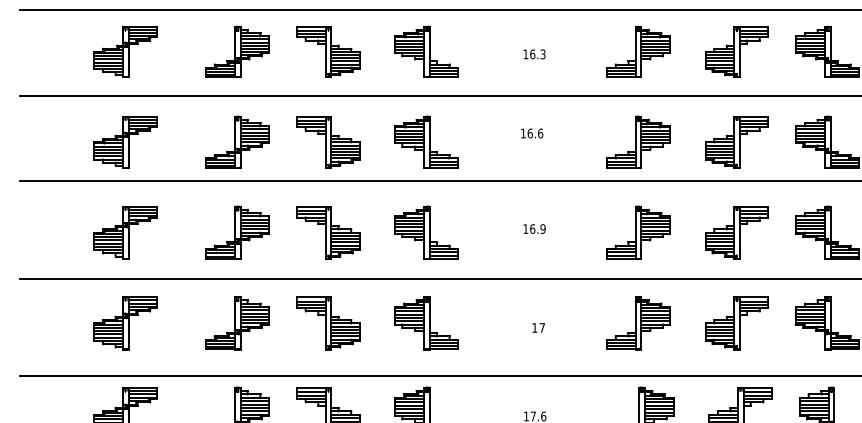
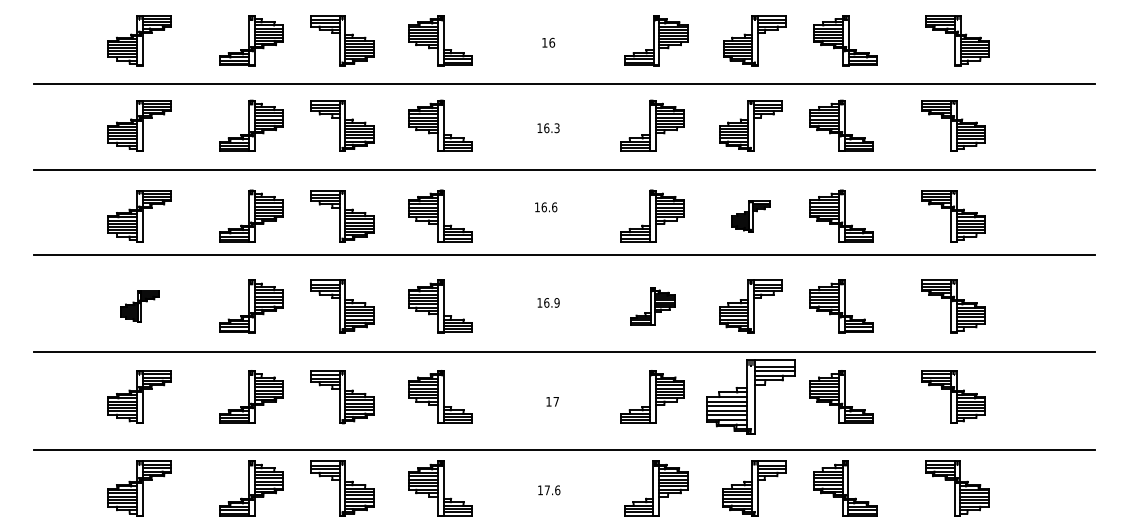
part: (736, 142) -> (750, 216), size x0.6
part: (125, 232) -> (139, 306), size x0.6
part: (638, 232) -> (652, 306), size x0.7
part: (736, 323) -> (750, 397), size x1.4

